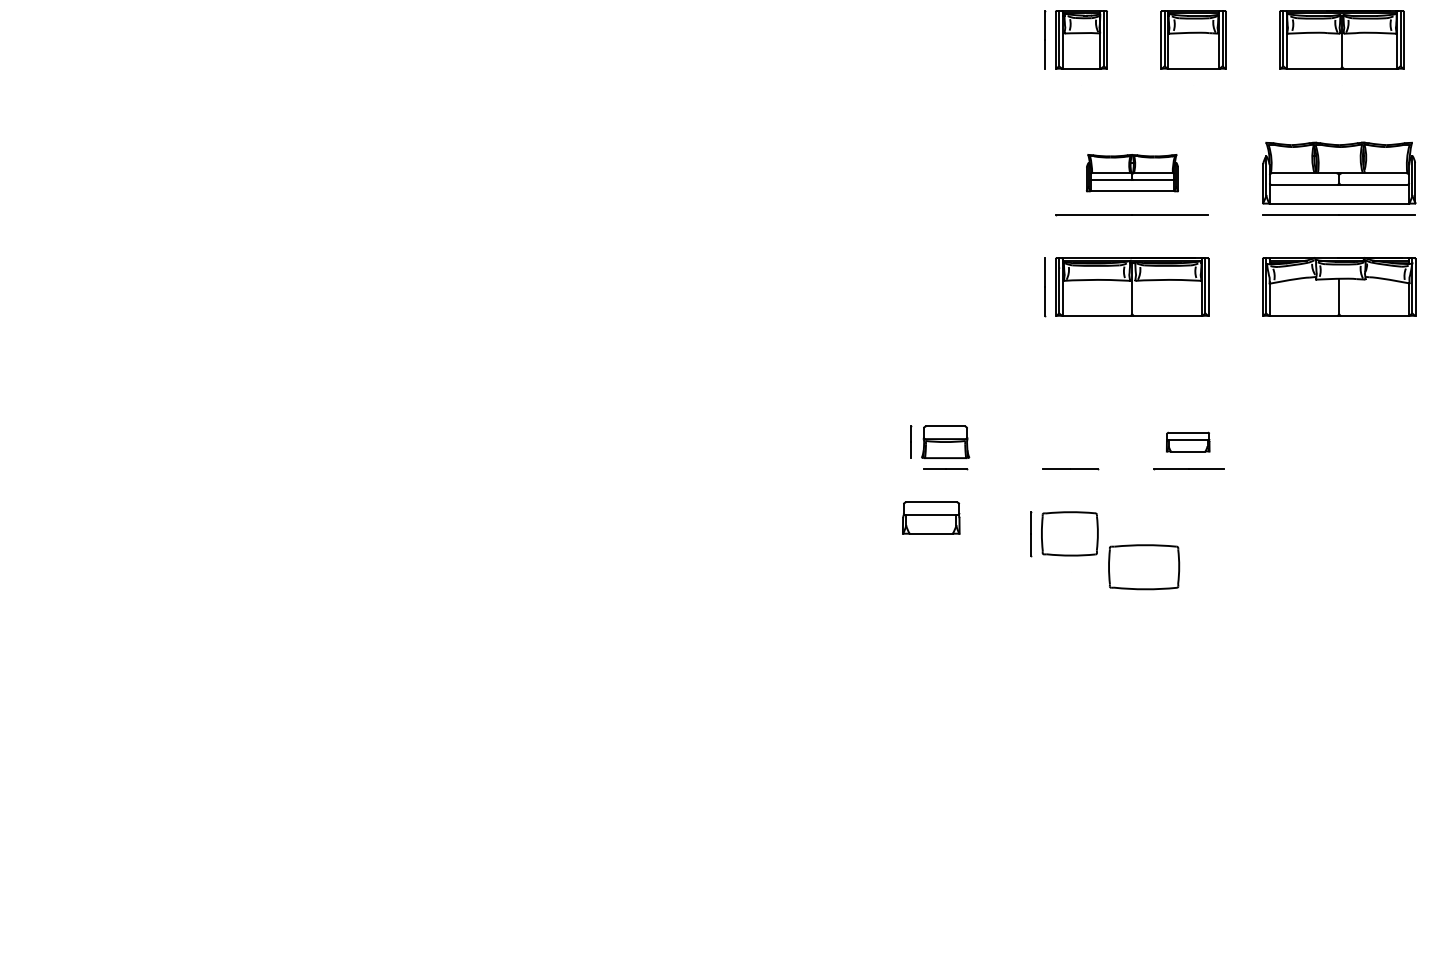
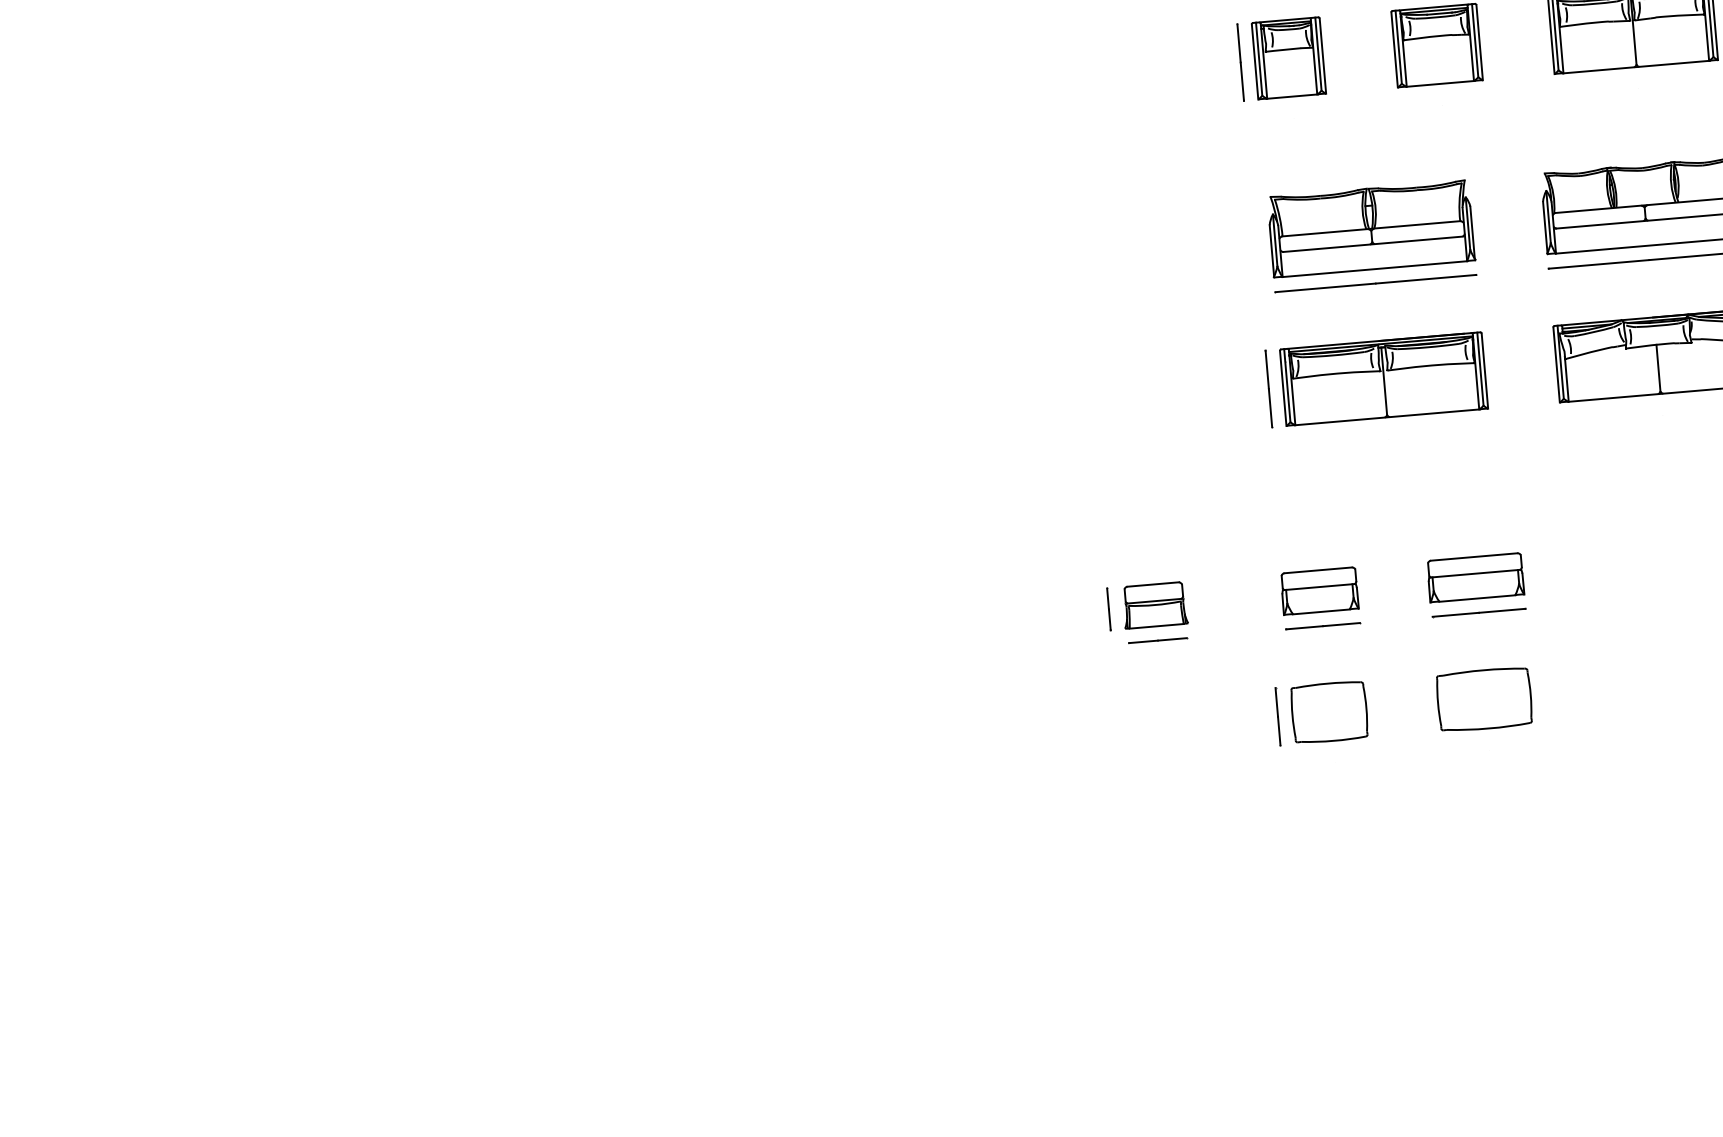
part: (1132, 172) -> (1371, 227), size x1.67
part: (1187, 441) -> (1474, 576), size x1.67
part: (931, 517) -> (1319, 590), moved
part: (1144, 567) -> (1484, 699), moved

